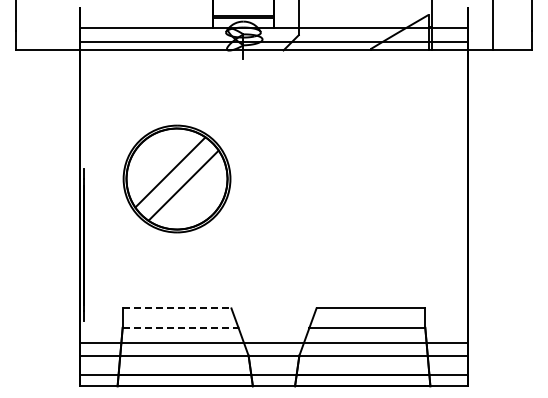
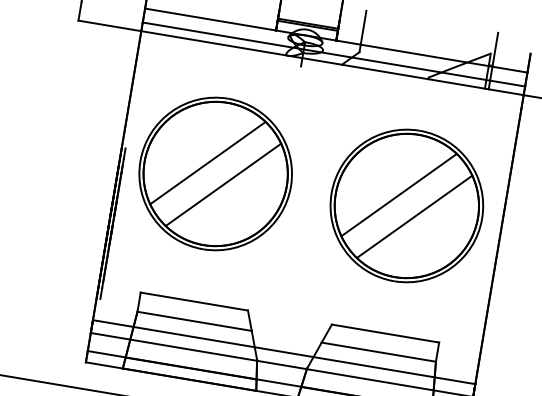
part: (176, 178) -> (215, 173), size x1.43
part: (370, 178) -> (406, 205), added
line: (177, 308) -> (194, 301), dashed -> solid
line: (180, 327) -> (194, 320), dashed -> solid

